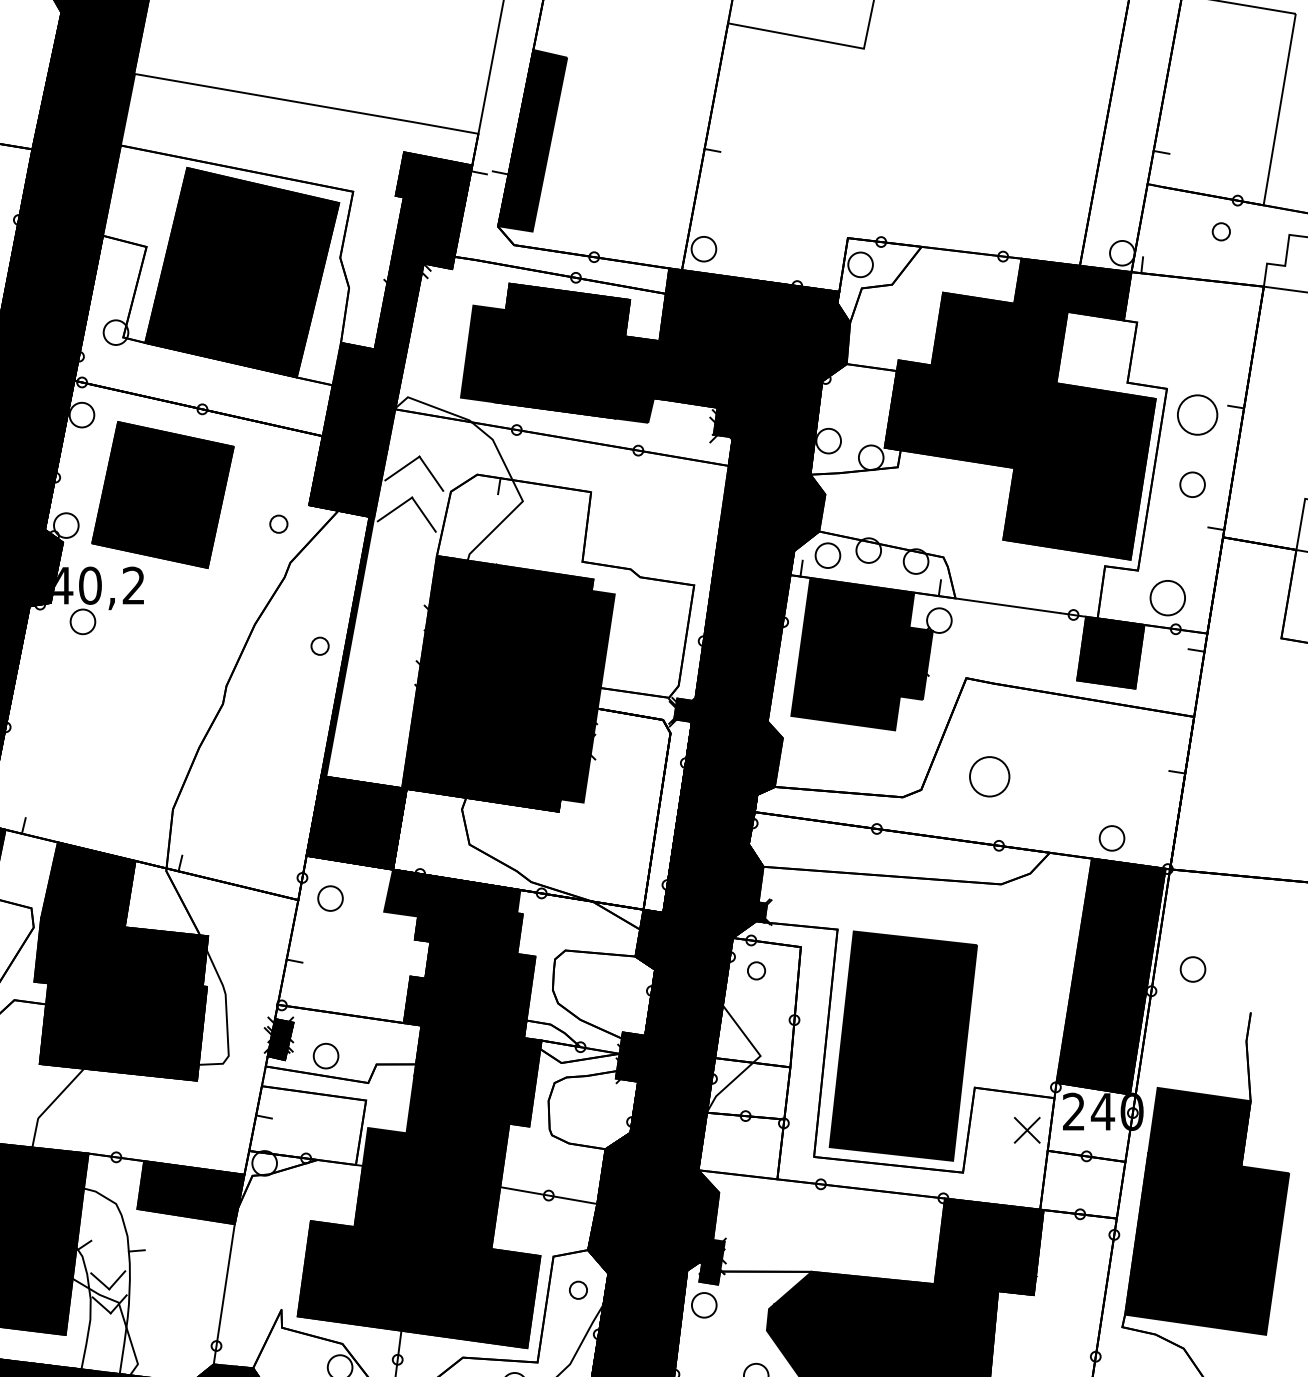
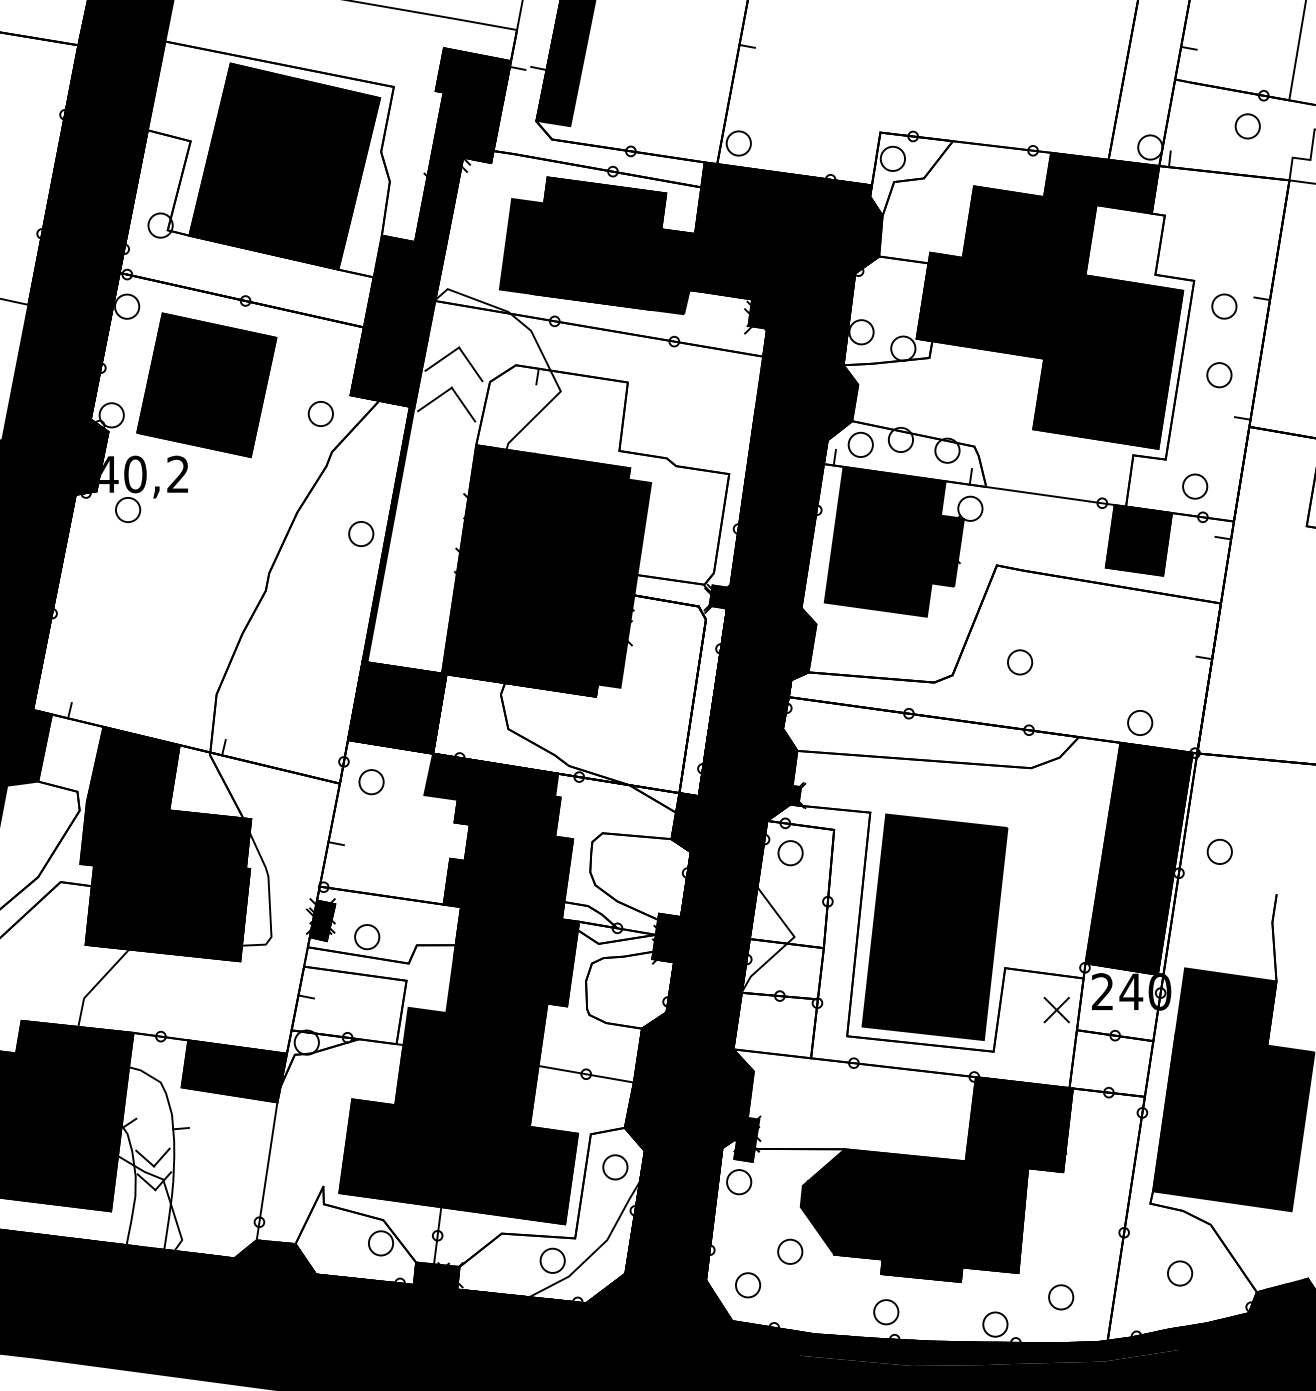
circle: (1221, 231) -> (1247, 126), size x1.43
circle: (1197, 414) -> (1224, 306), size x0.62
circle: (278, 523) -> (320, 413), size x1.43
circle: (1168, 597) -> (1195, 486), size x0.71
circle: (320, 645) -> (361, 533), size x1.43
circle: (990, 776) -> (1020, 662), size x0.62
circle: (756, 971) -> (790, 853), size x1.43
circle: (578, 1290) -> (615, 1167), size x1.43

